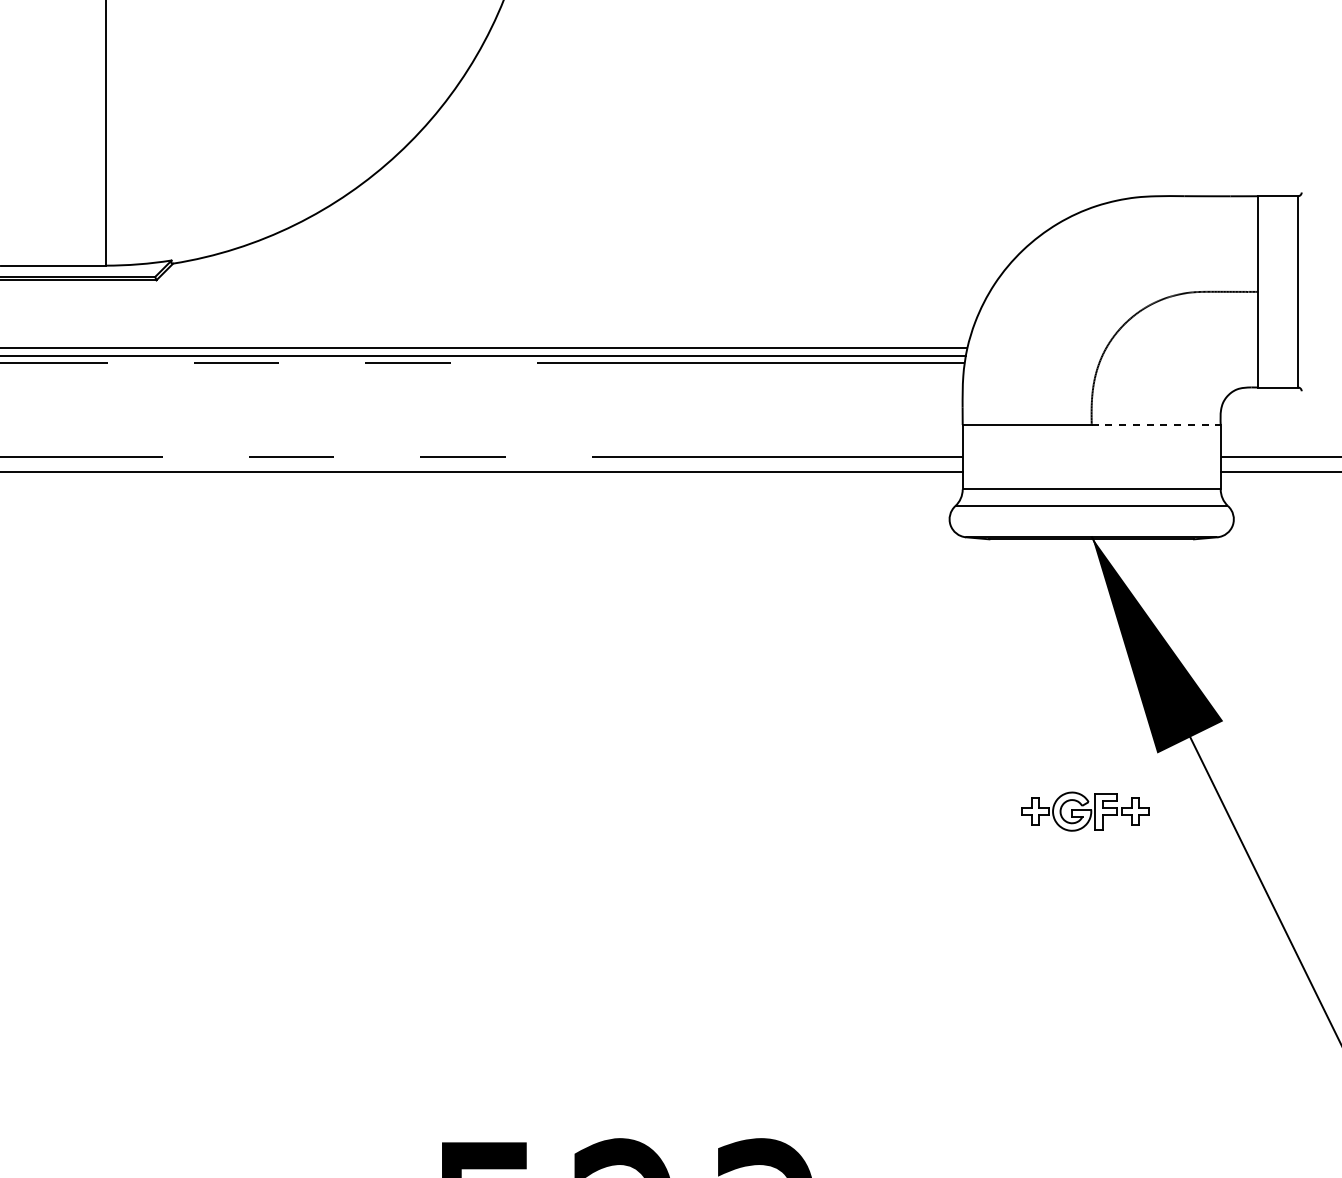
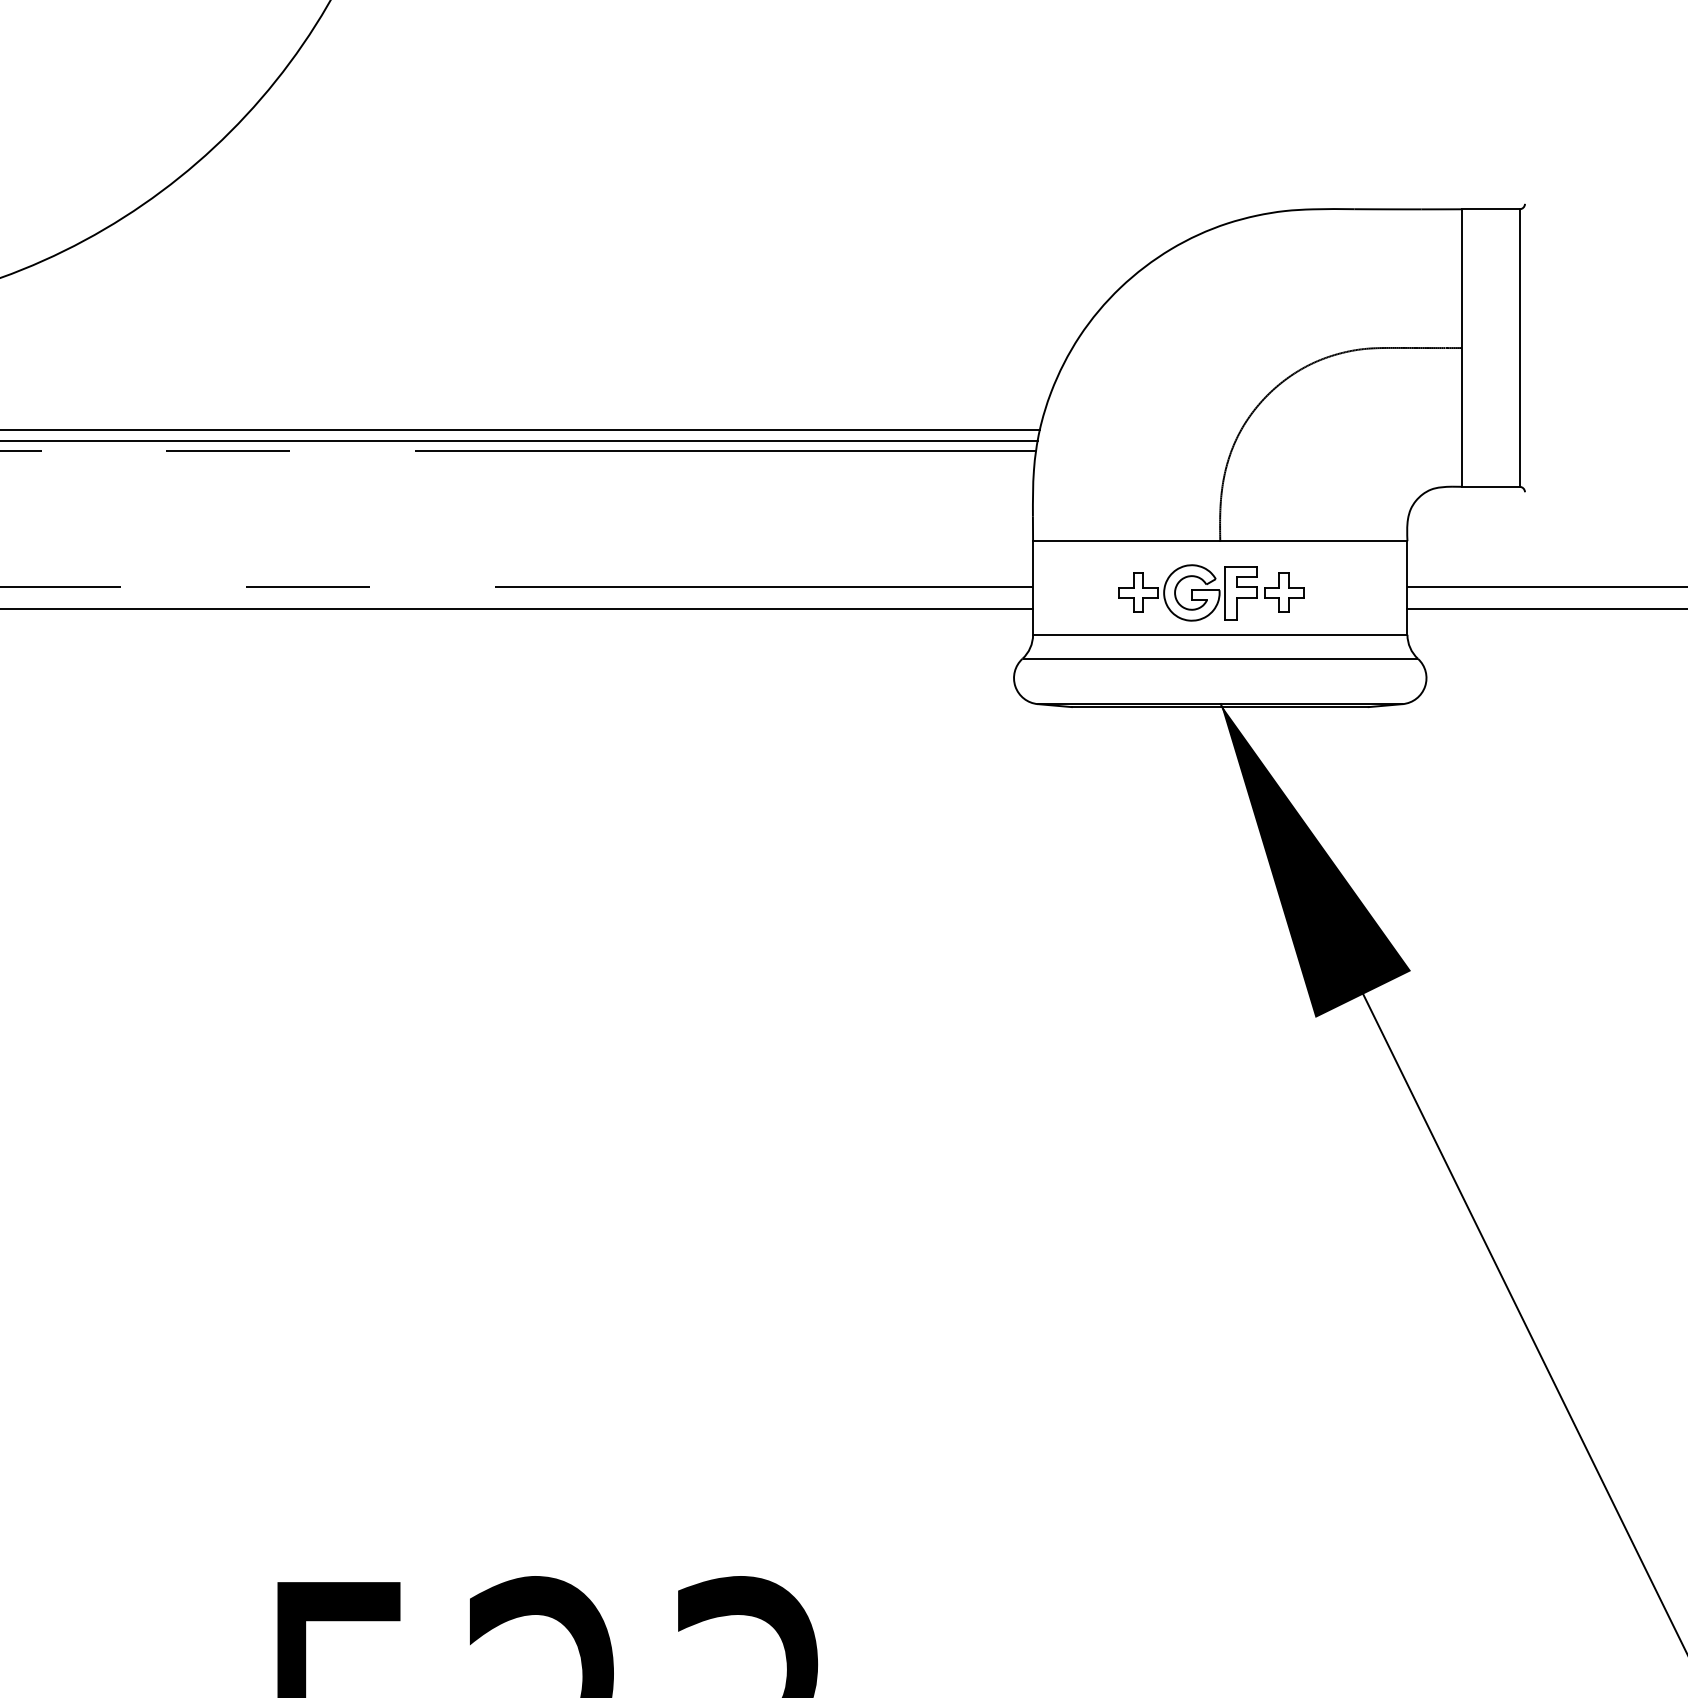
line: (1156, 425) -> (1314, 541), dashed -> solid
part: (1085, 811) -> (1211, 592), moved

